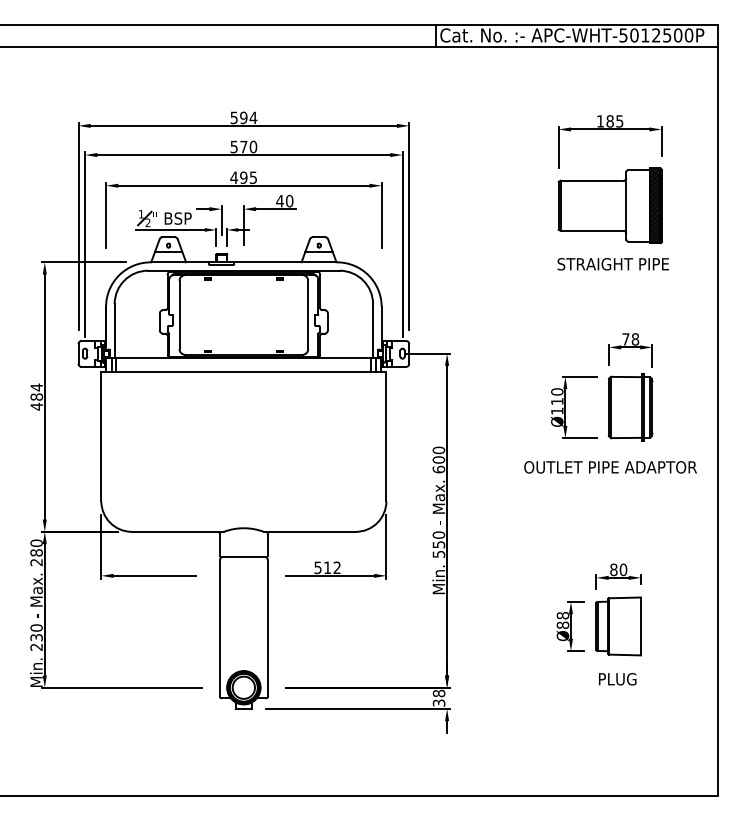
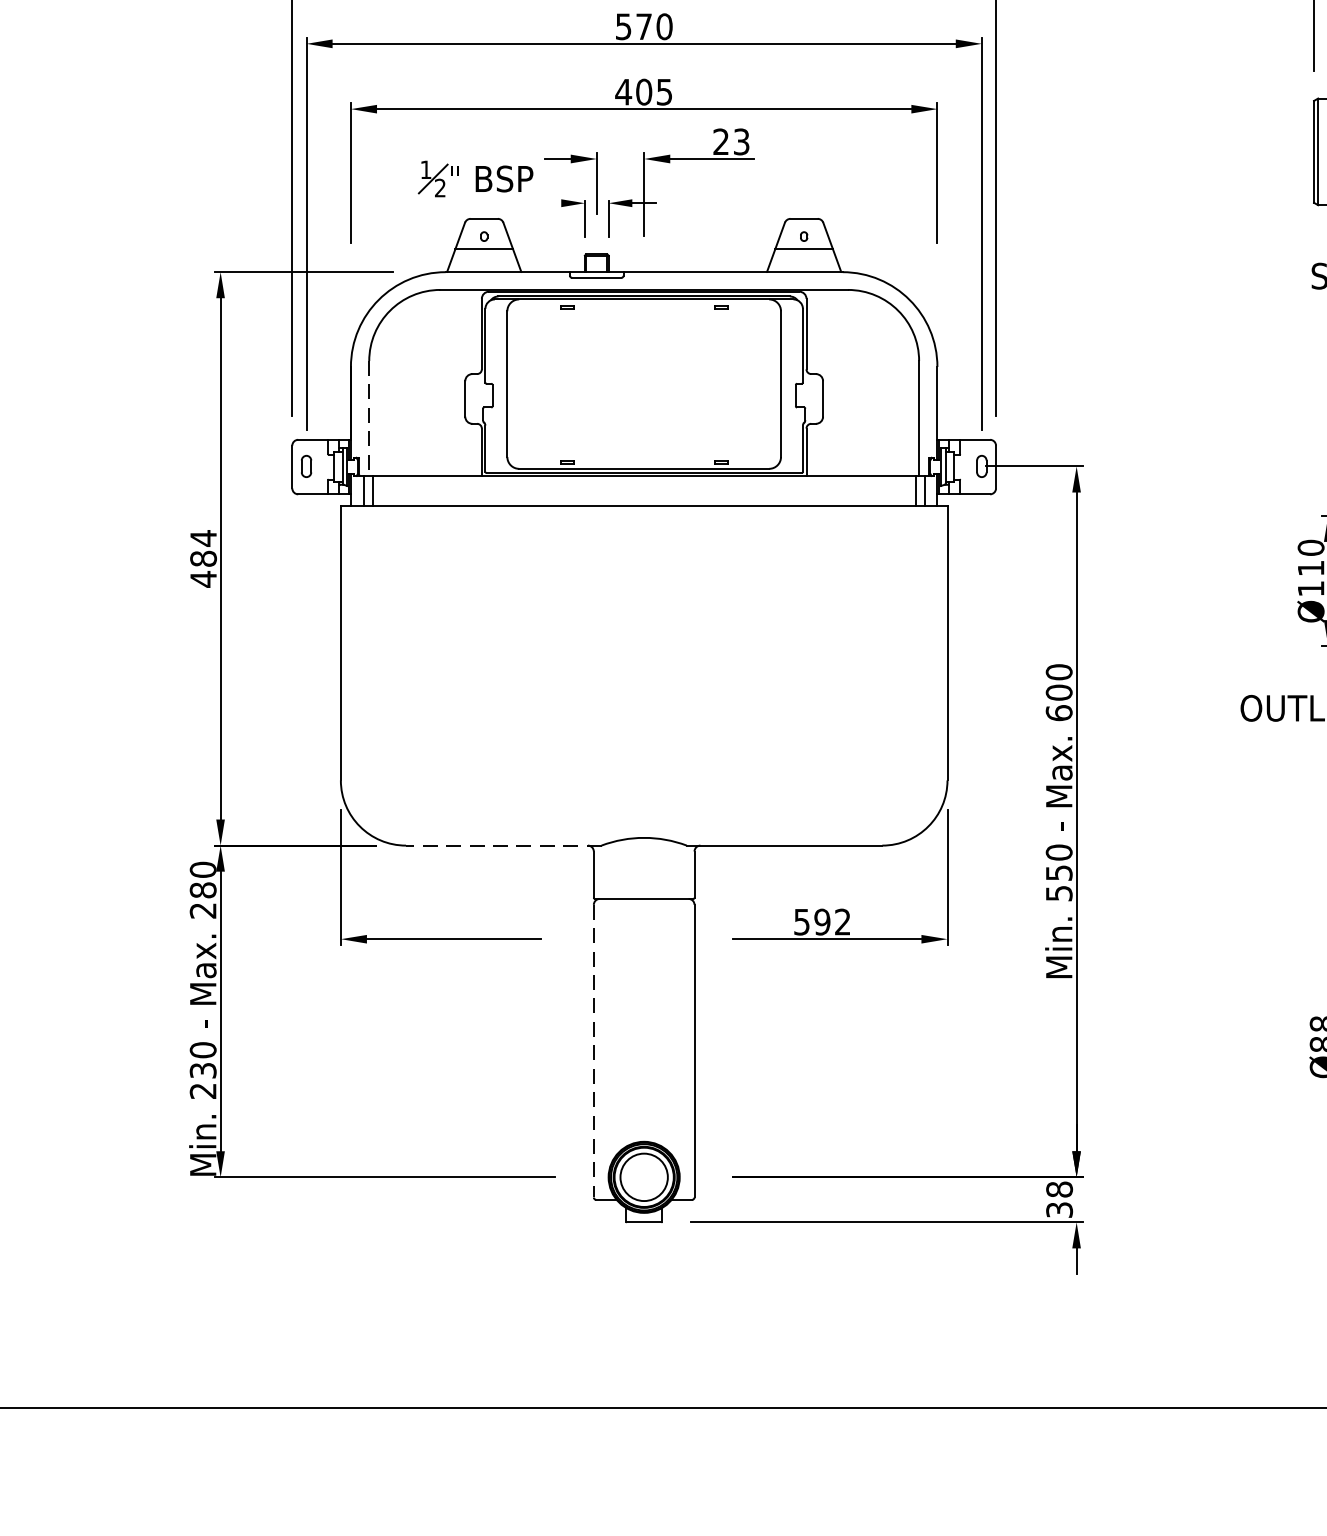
text: (243, 177) -> (643, 91), 495 -> 405
text: (284, 200) -> (730, 140), 40 -> 23
line: (169, 229) -> (485, 202), removed
line: (114, 331) -> (368, 419), solid -> dashed
line: (177, 531) -> (502, 844), solid -> dashed
text: (327, 567) -> (822, 921), 512 -> 592
line: (220, 628) -> (594, 1051), solid -> dashed

